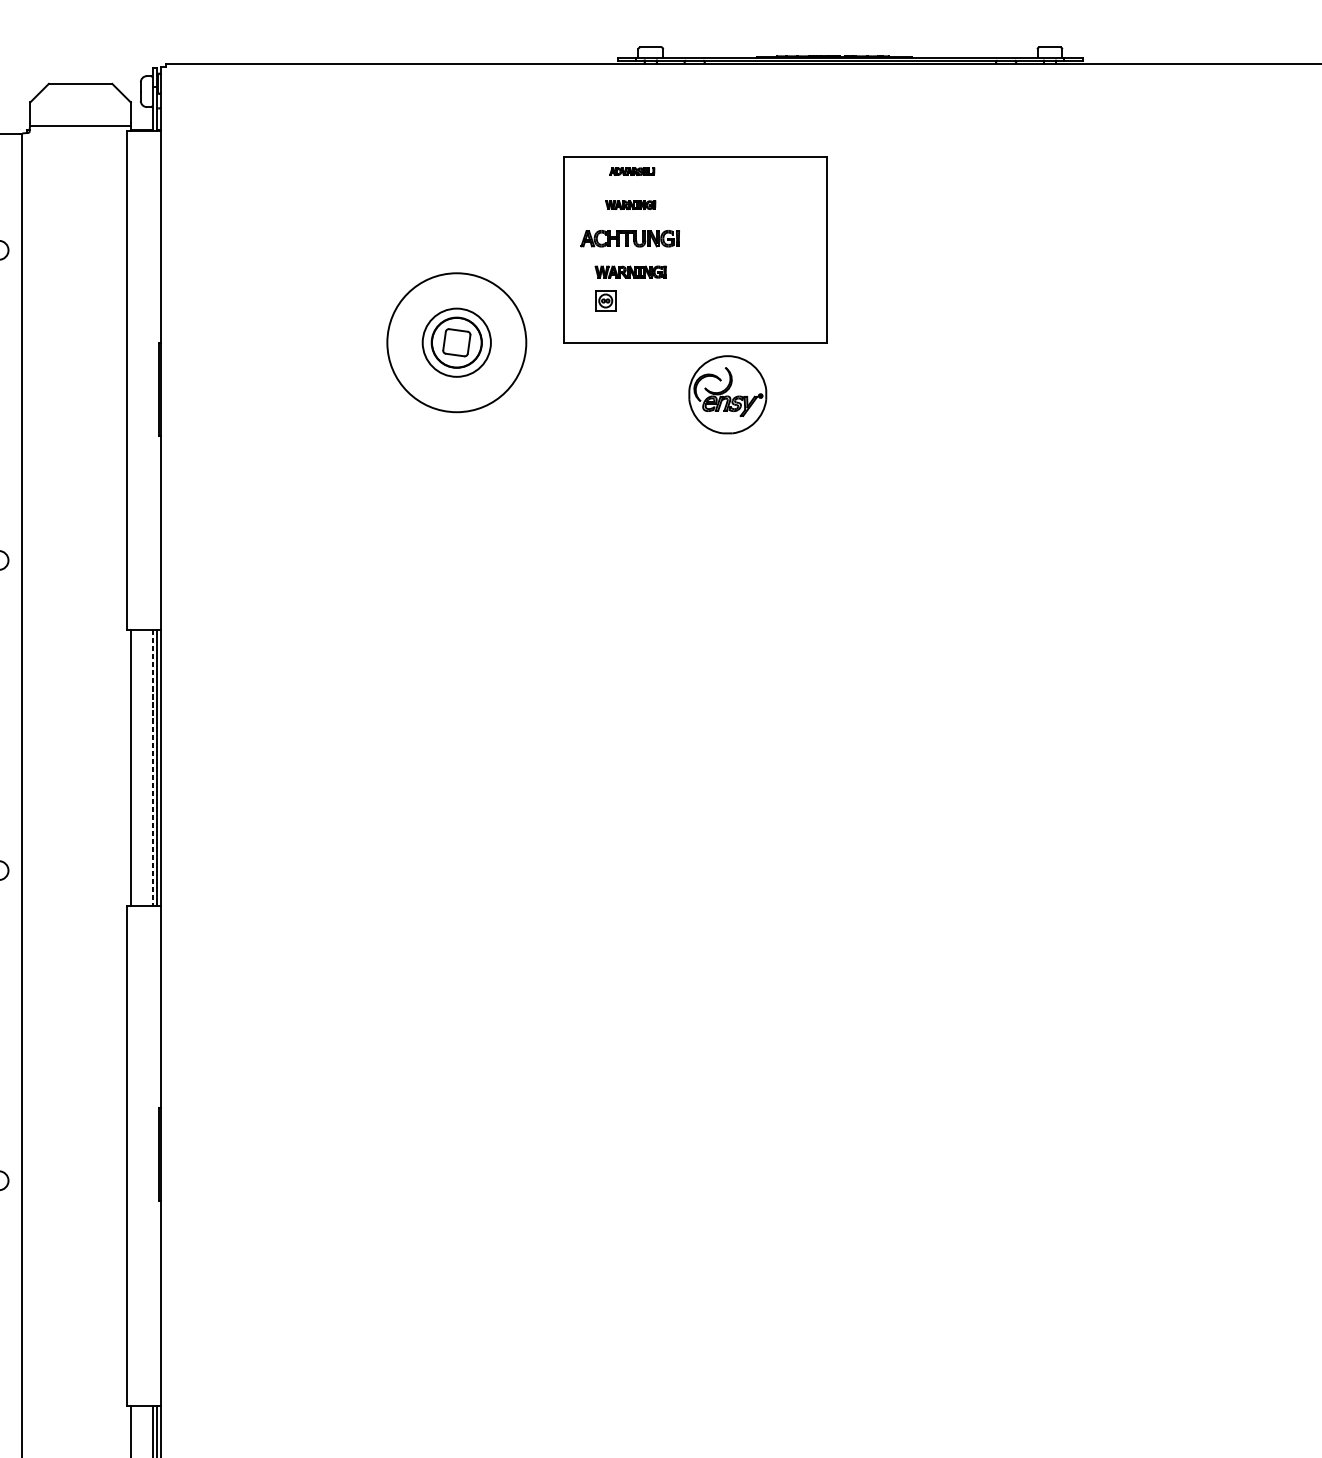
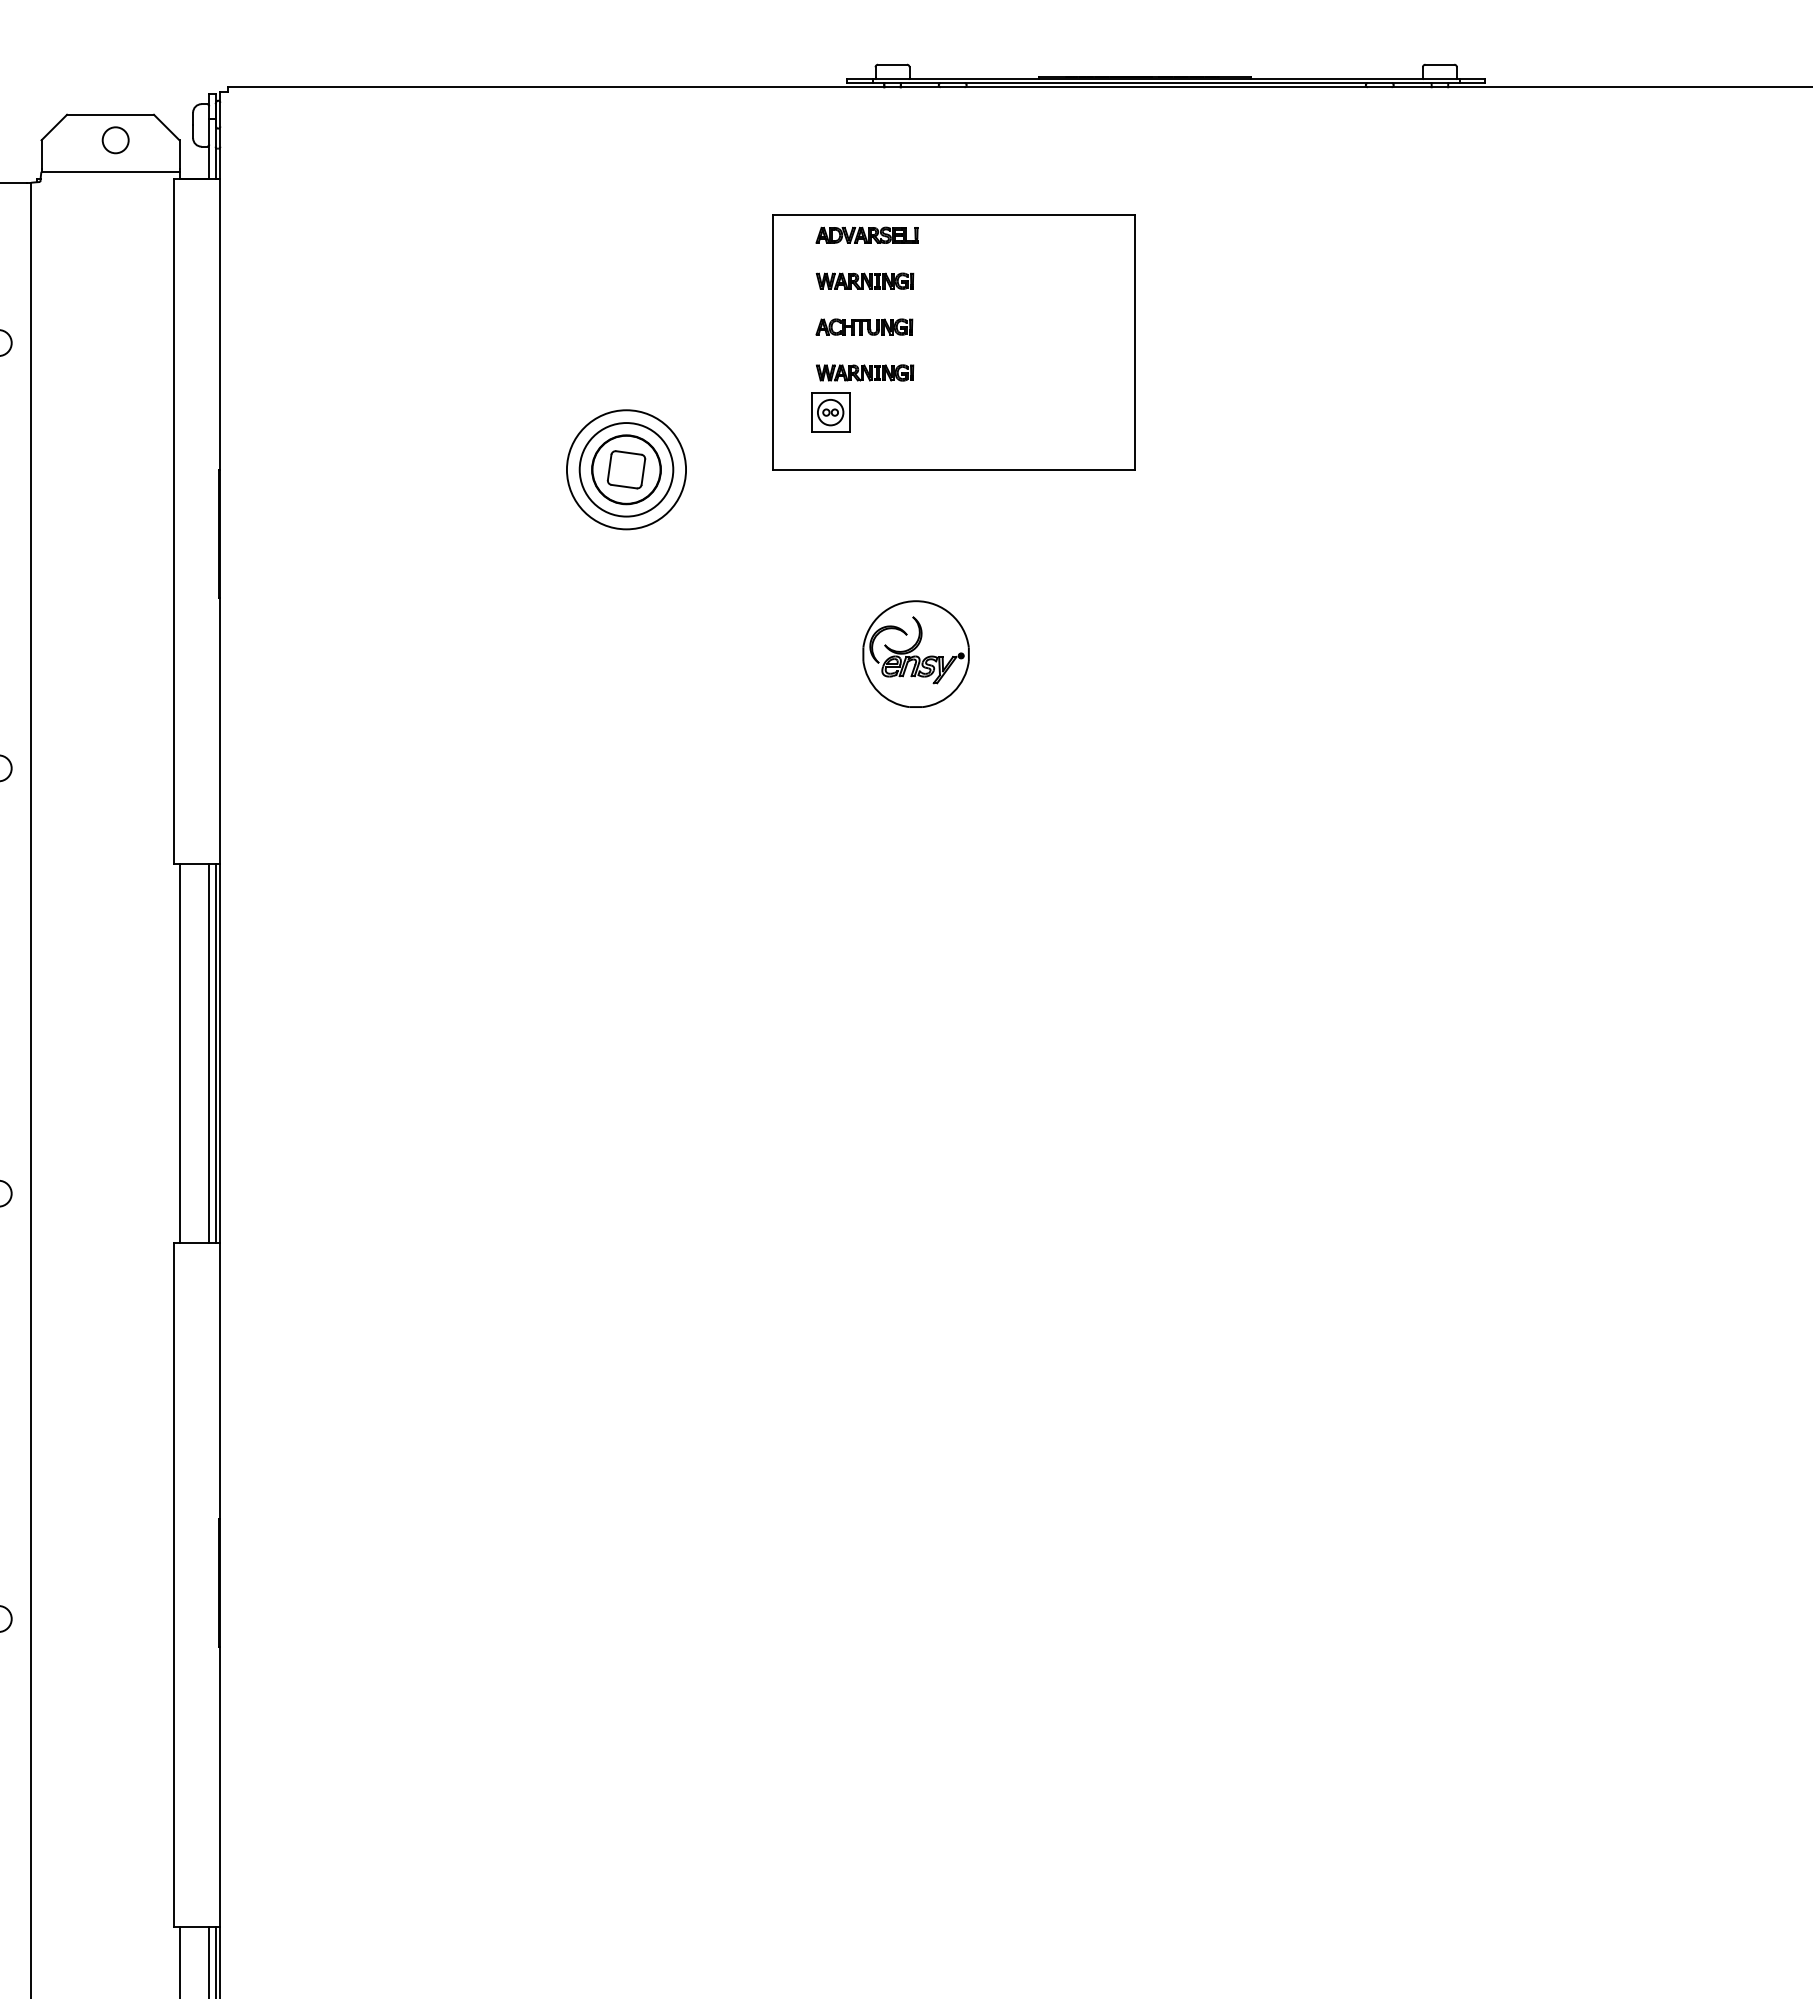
circle: (84, 102) -> (115, 140), added
part: (631, 171) -> (866, 234), size x1.67
part: (630, 204) -> (864, 280), size x1.43
part: (630, 238) -> (864, 326), size x0.71
part: (605, 300) -> (830, 412), size x1.43
circle: (456, 342) -> (626, 469), size x0.62
part: (727, 394) -> (915, 653), moved
line: (152, 768) -> (209, 1053), dashed -> solid

